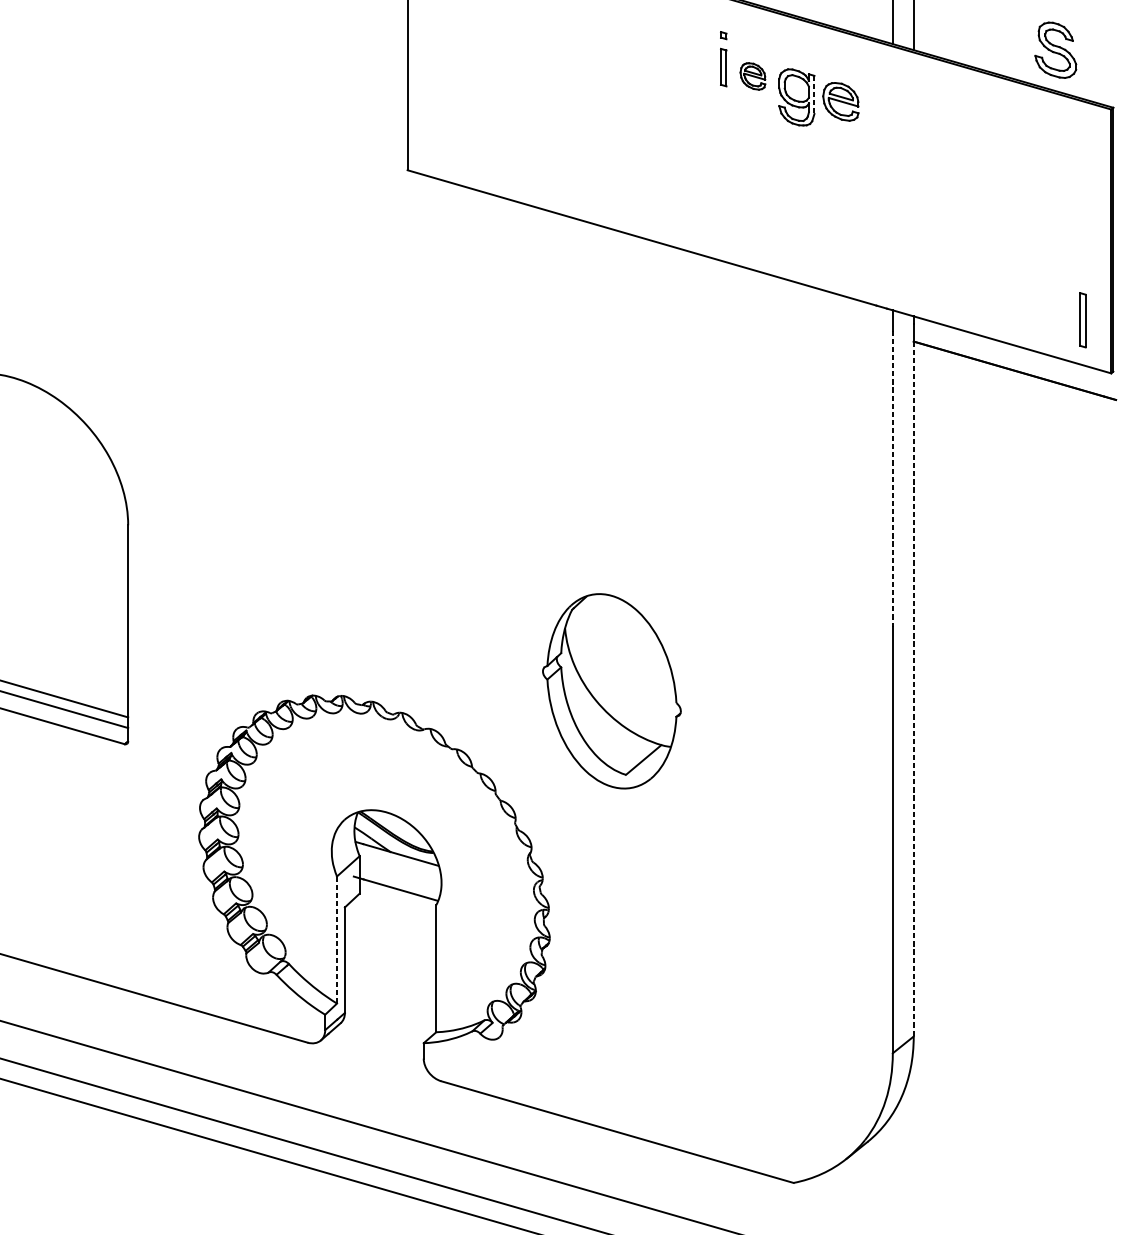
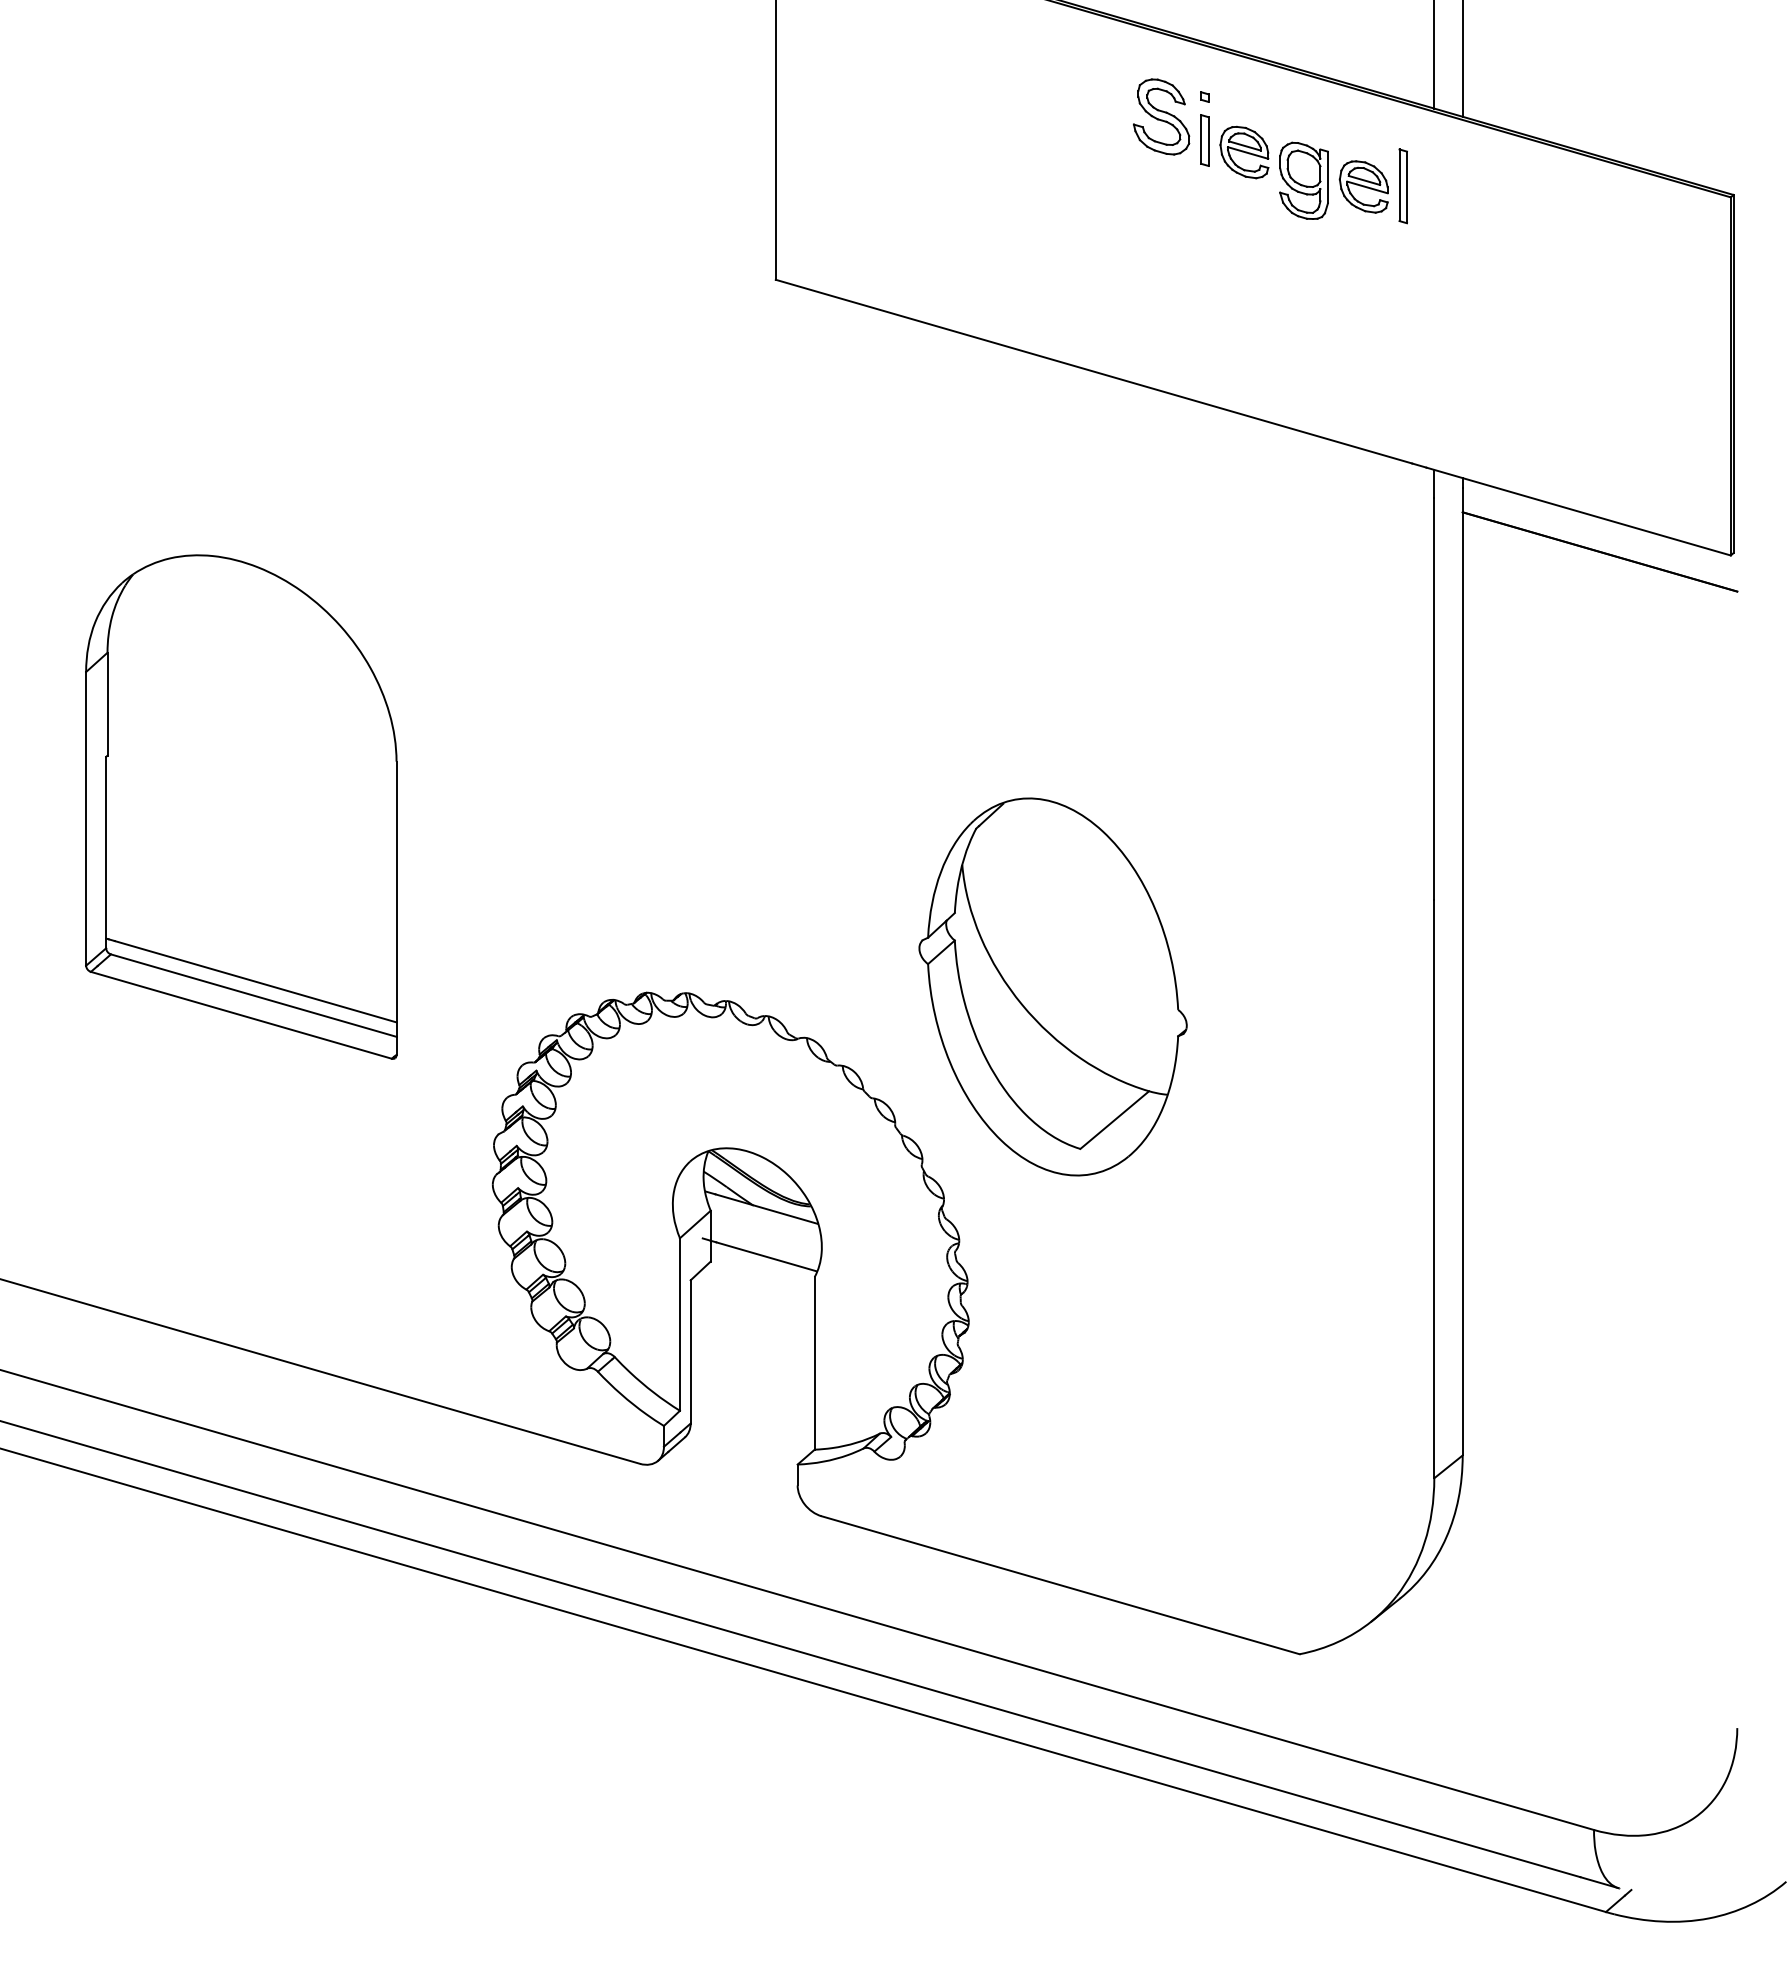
part: (1055, 49) -> (1161, 116), moved
part: (752, 76) -> (1244, 152), size x1.43
line: (814, 94) -> (1327, 177), dashed -> solid
part: (1082, 320) -> (1402, 186), moved
line: (892, 479) -> (1434, 699), dashed -> solid
line: (913, 688) -> (1462, 983), dashed -> solid
part: (611, 690) -> (1052, 986), size x1.43
line: (336, 940) -> (679, 1325), dashed -> solid

